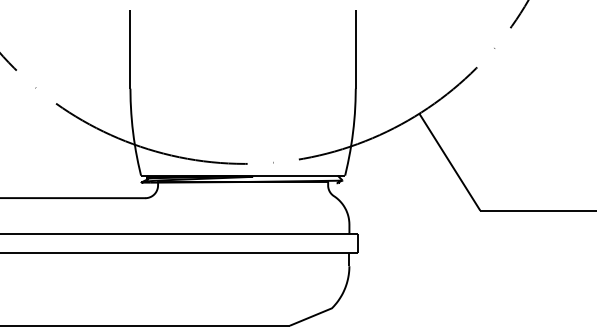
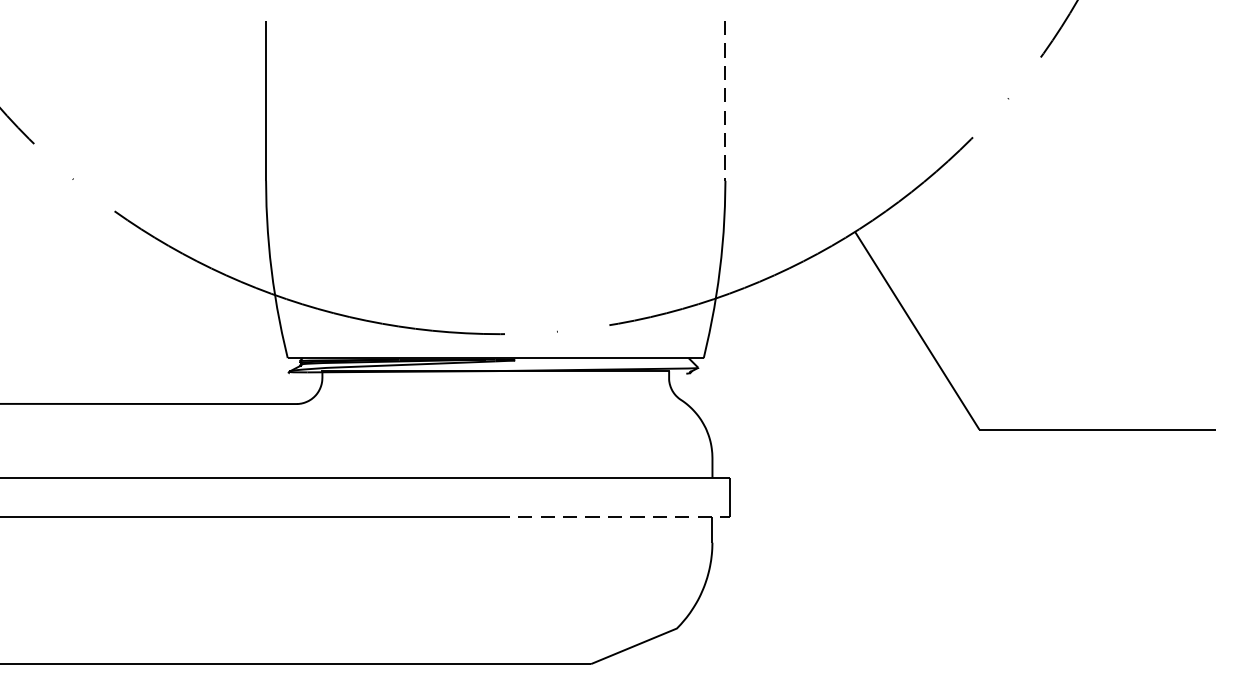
line: (355, 49) -> (724, 100), solid -> dashed
line: (301, 253) -> (614, 516), solid -> dashed

